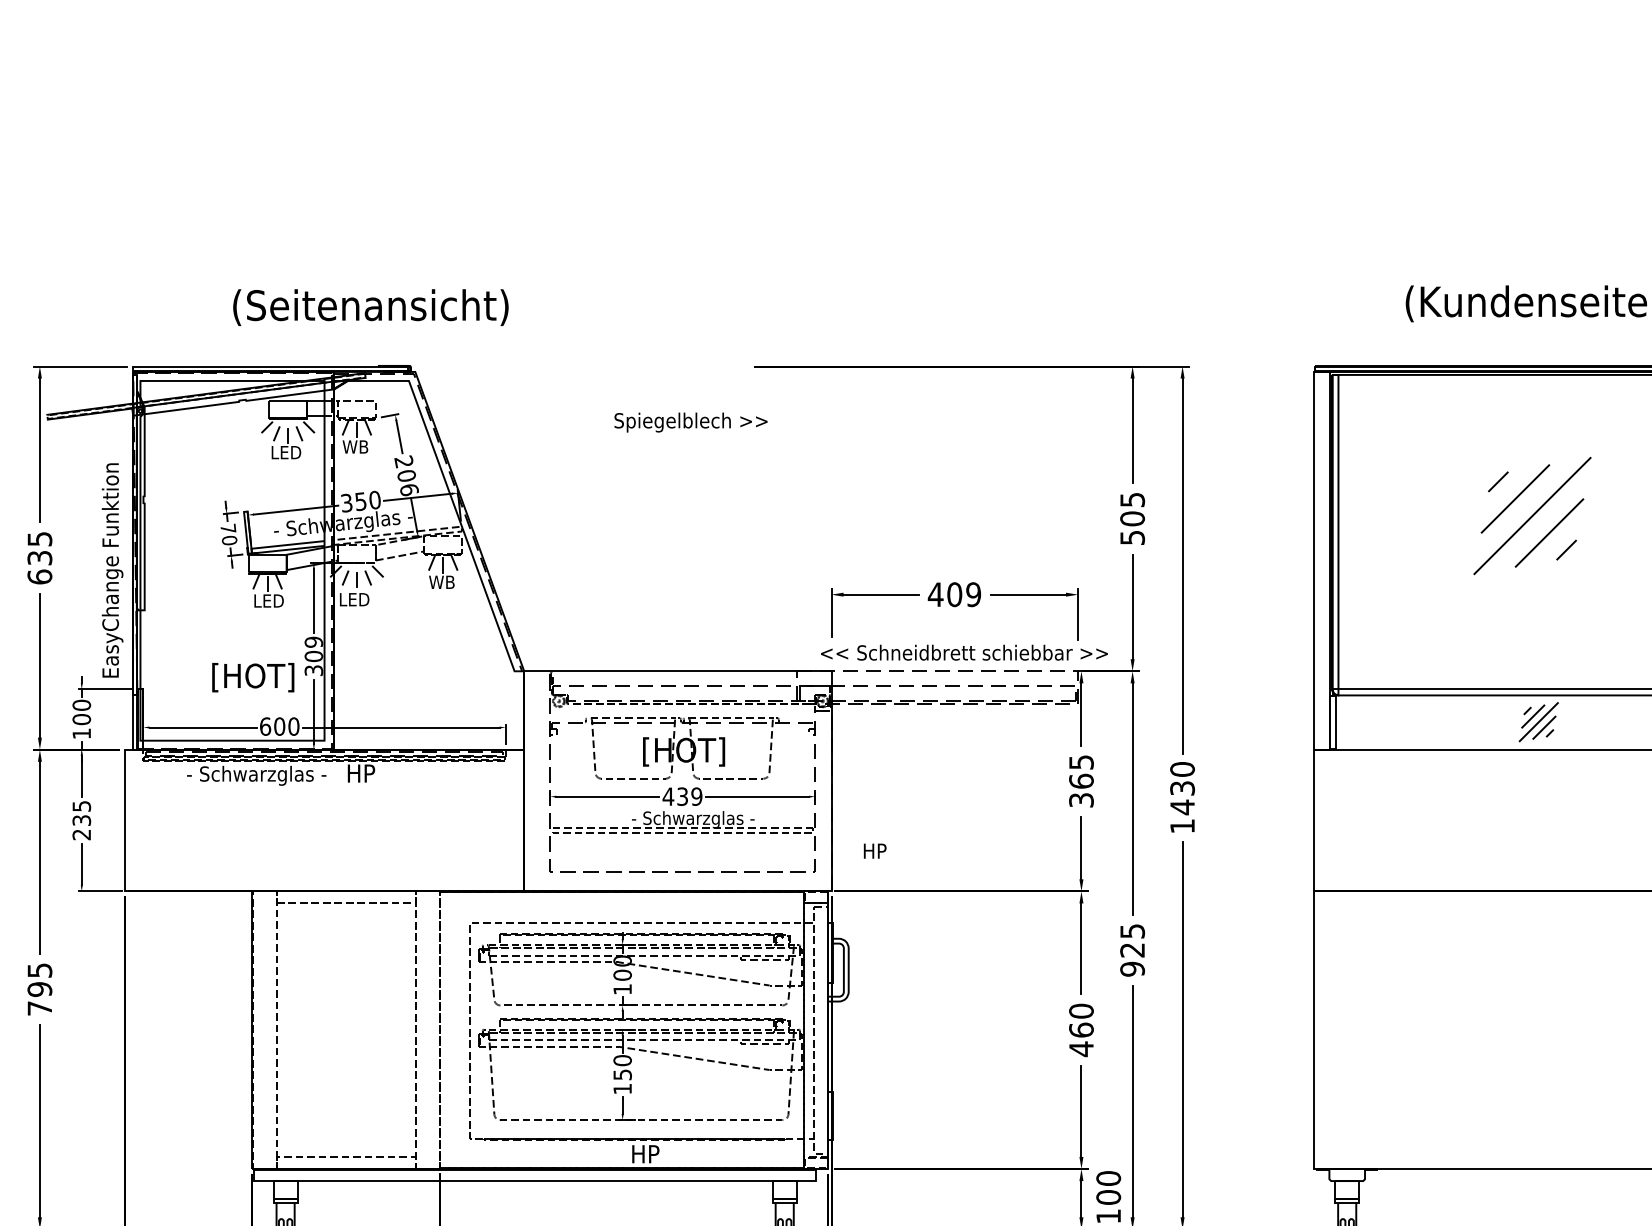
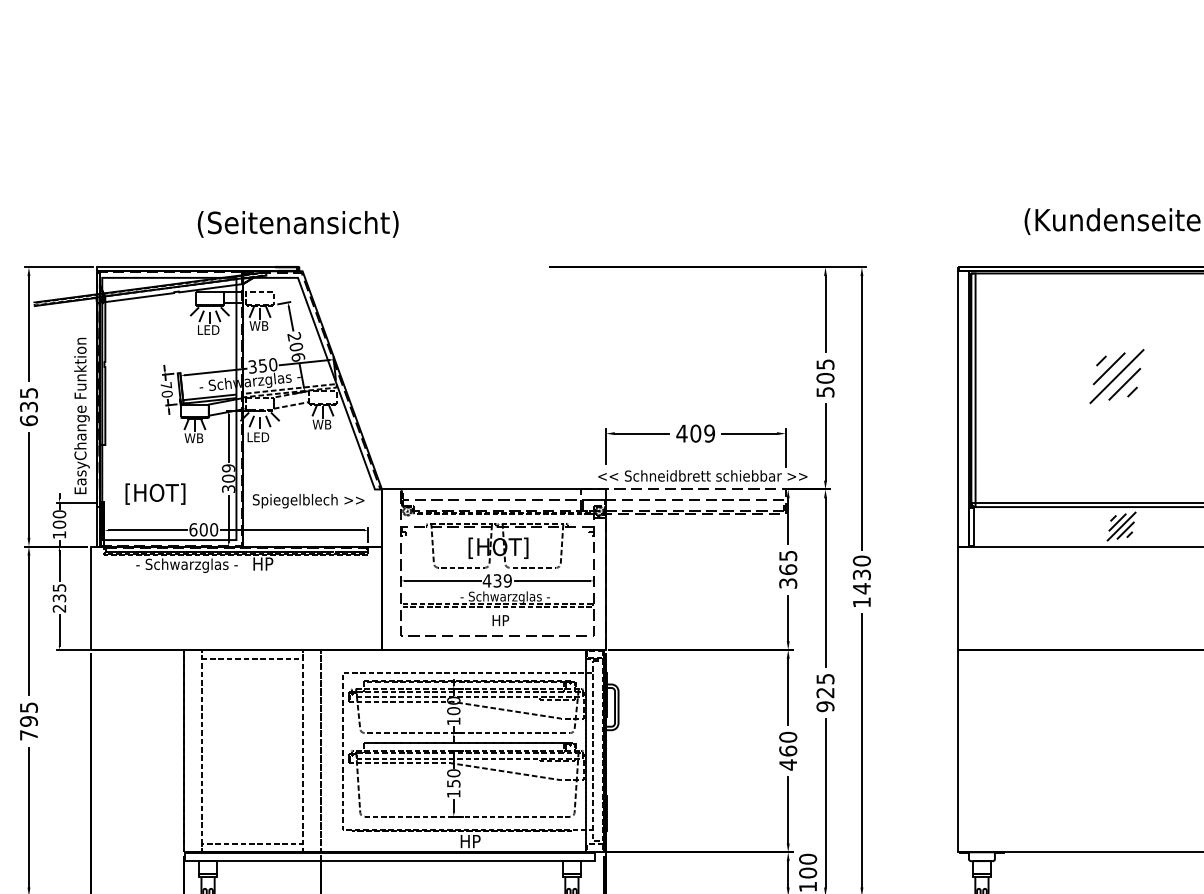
text: (369, 307) -> (297, 224), moved
text: (690, 423) -> (308, 501), moved
part: (1531, 516) -> (1116, 376), size x0.62
text: (268, 601) -> (195, 438), LED -> WB
text: (253, 676) -> (155, 493), moved
text: (874, 851) -> (500, 620), moved

